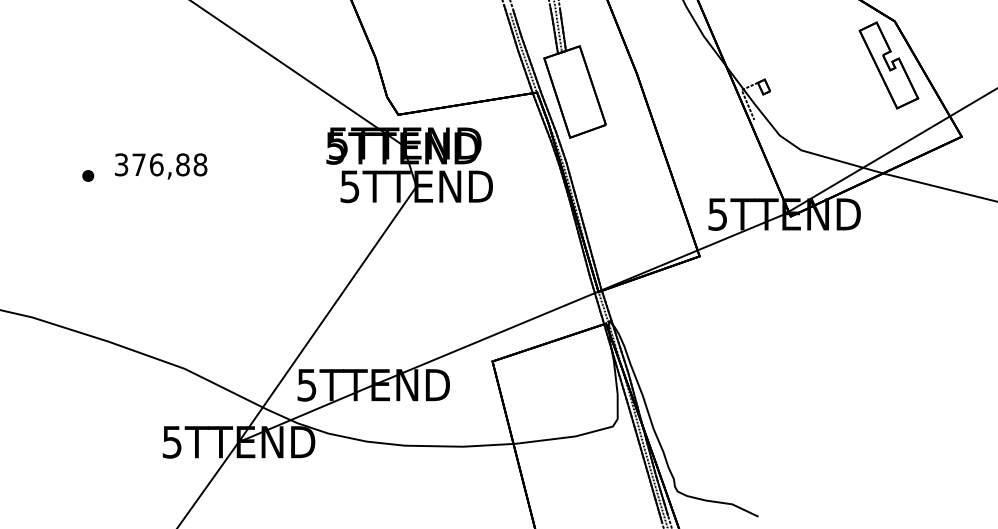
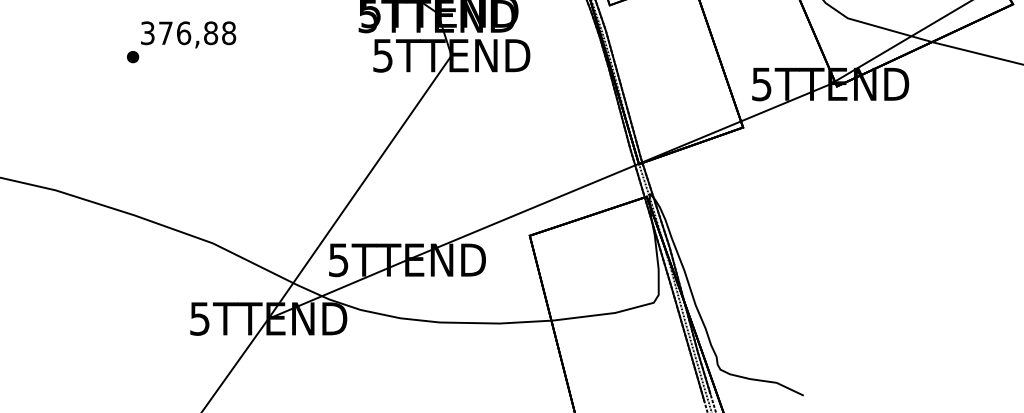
part: (88, 175) -> (133, 56), moved

